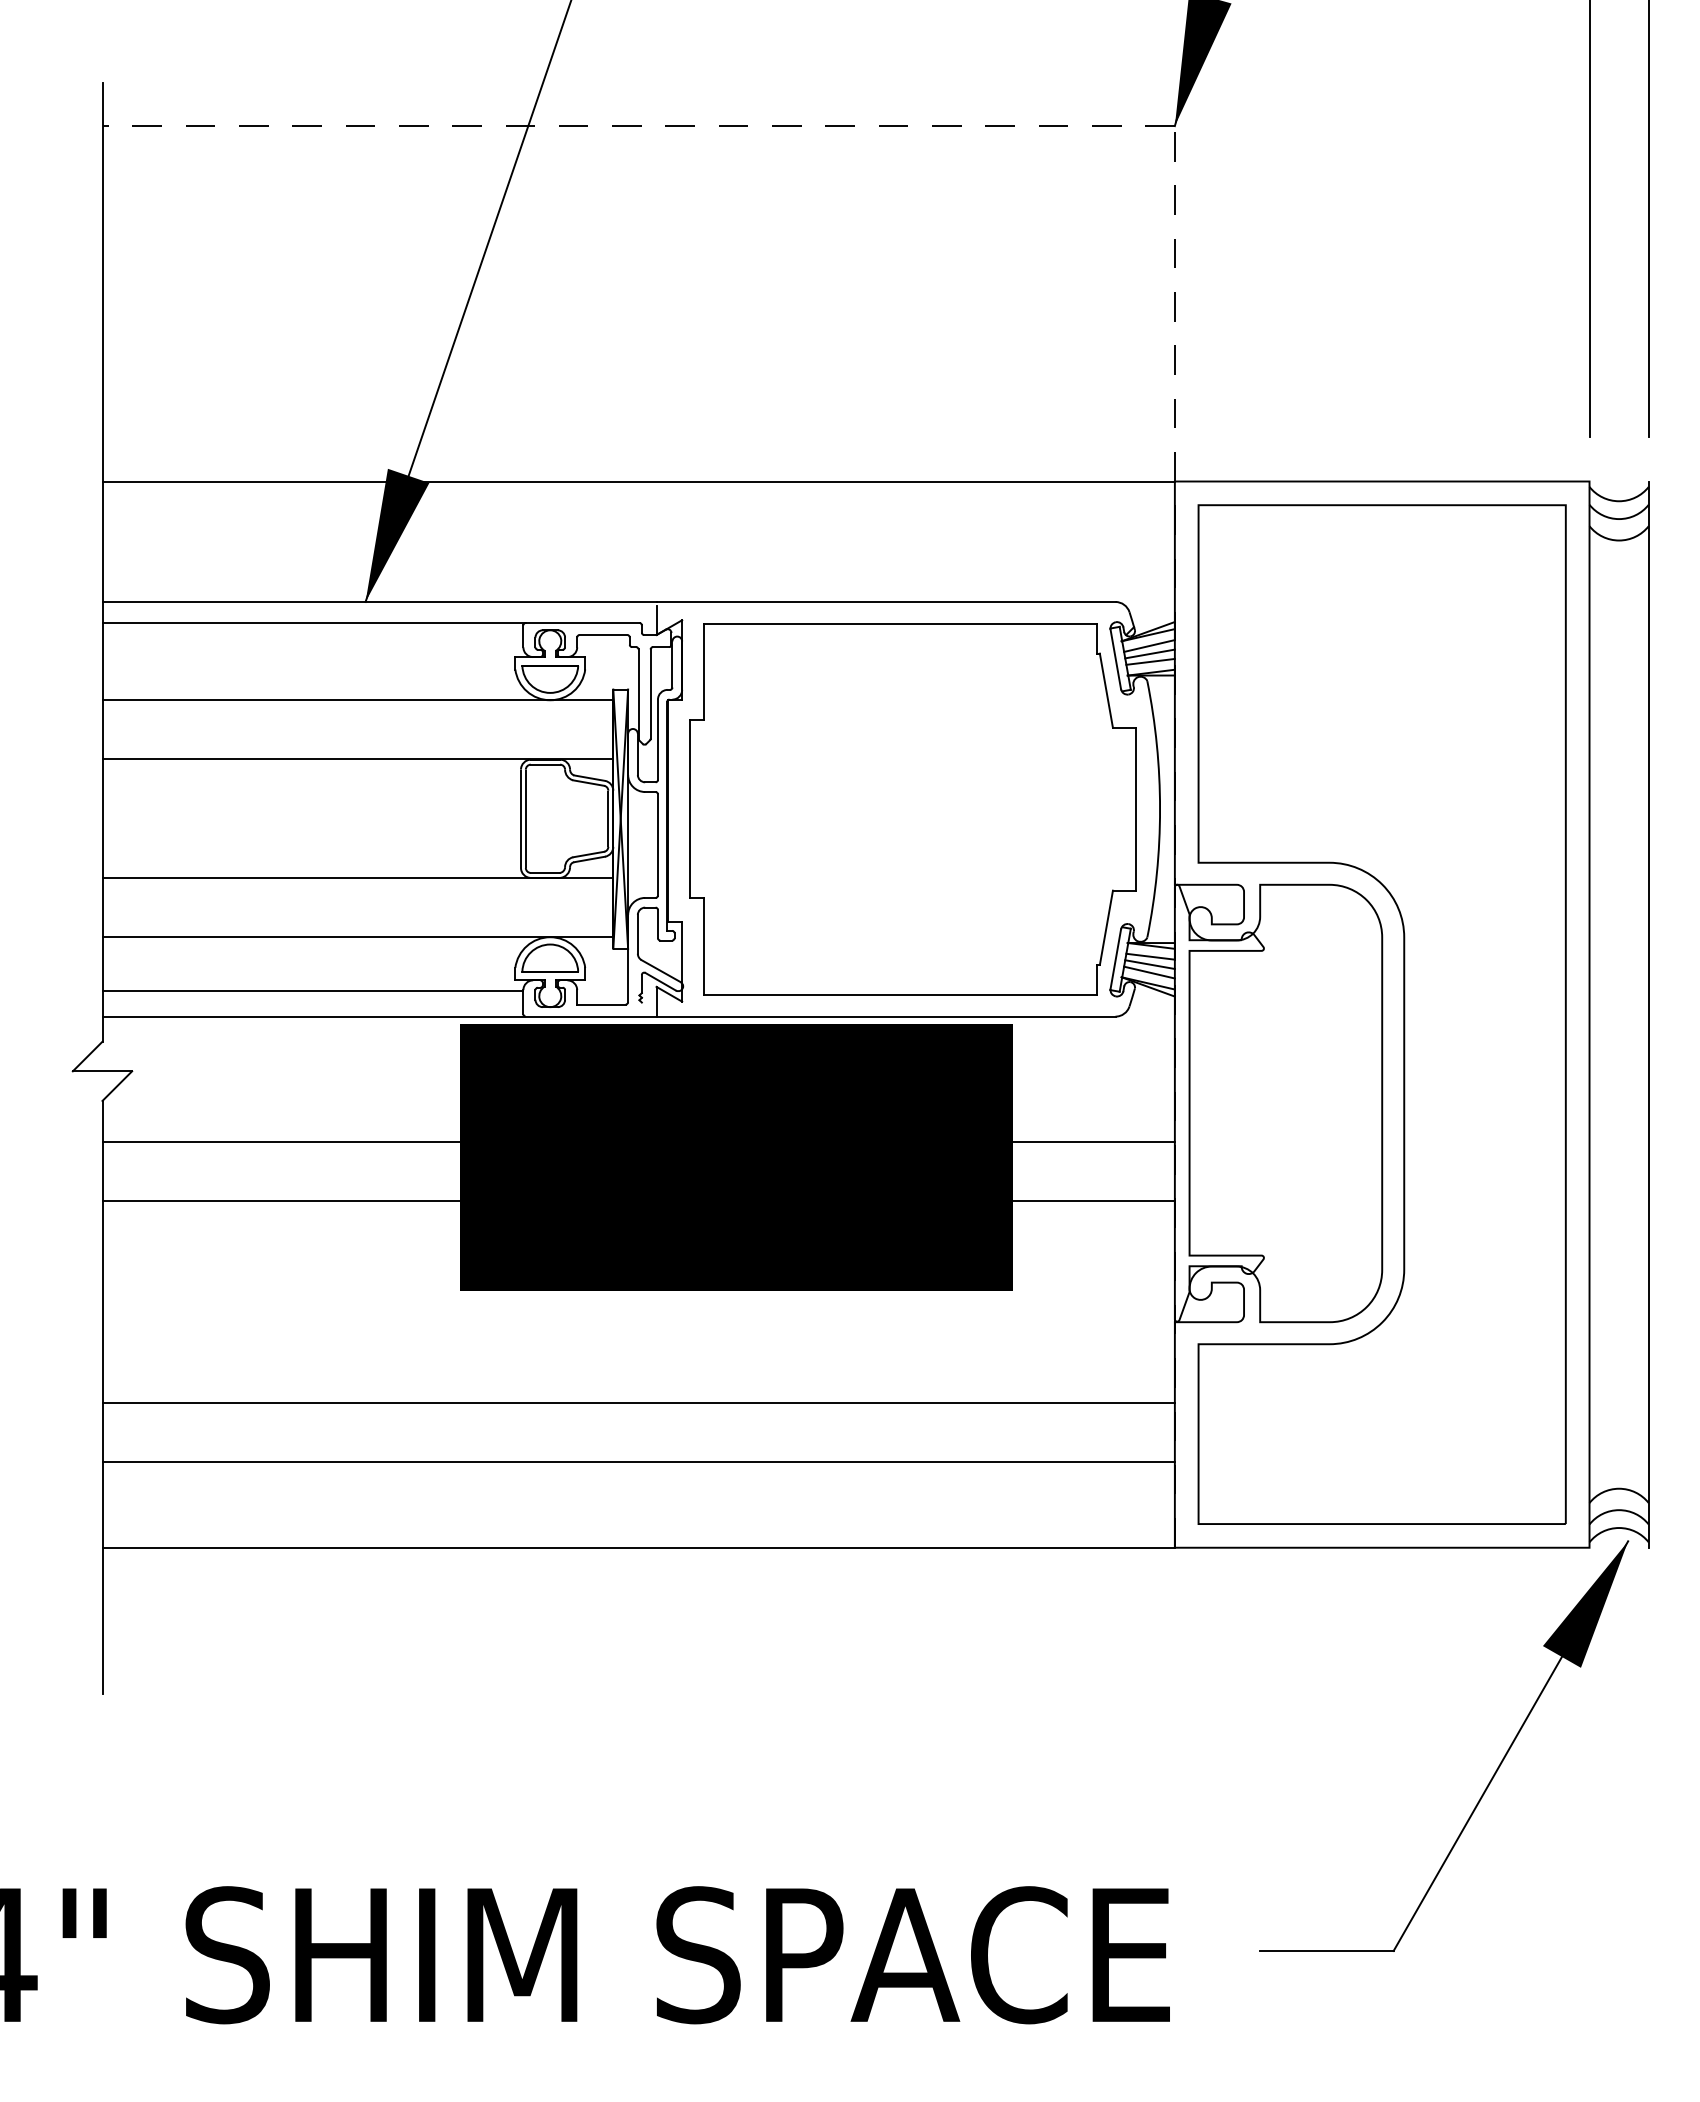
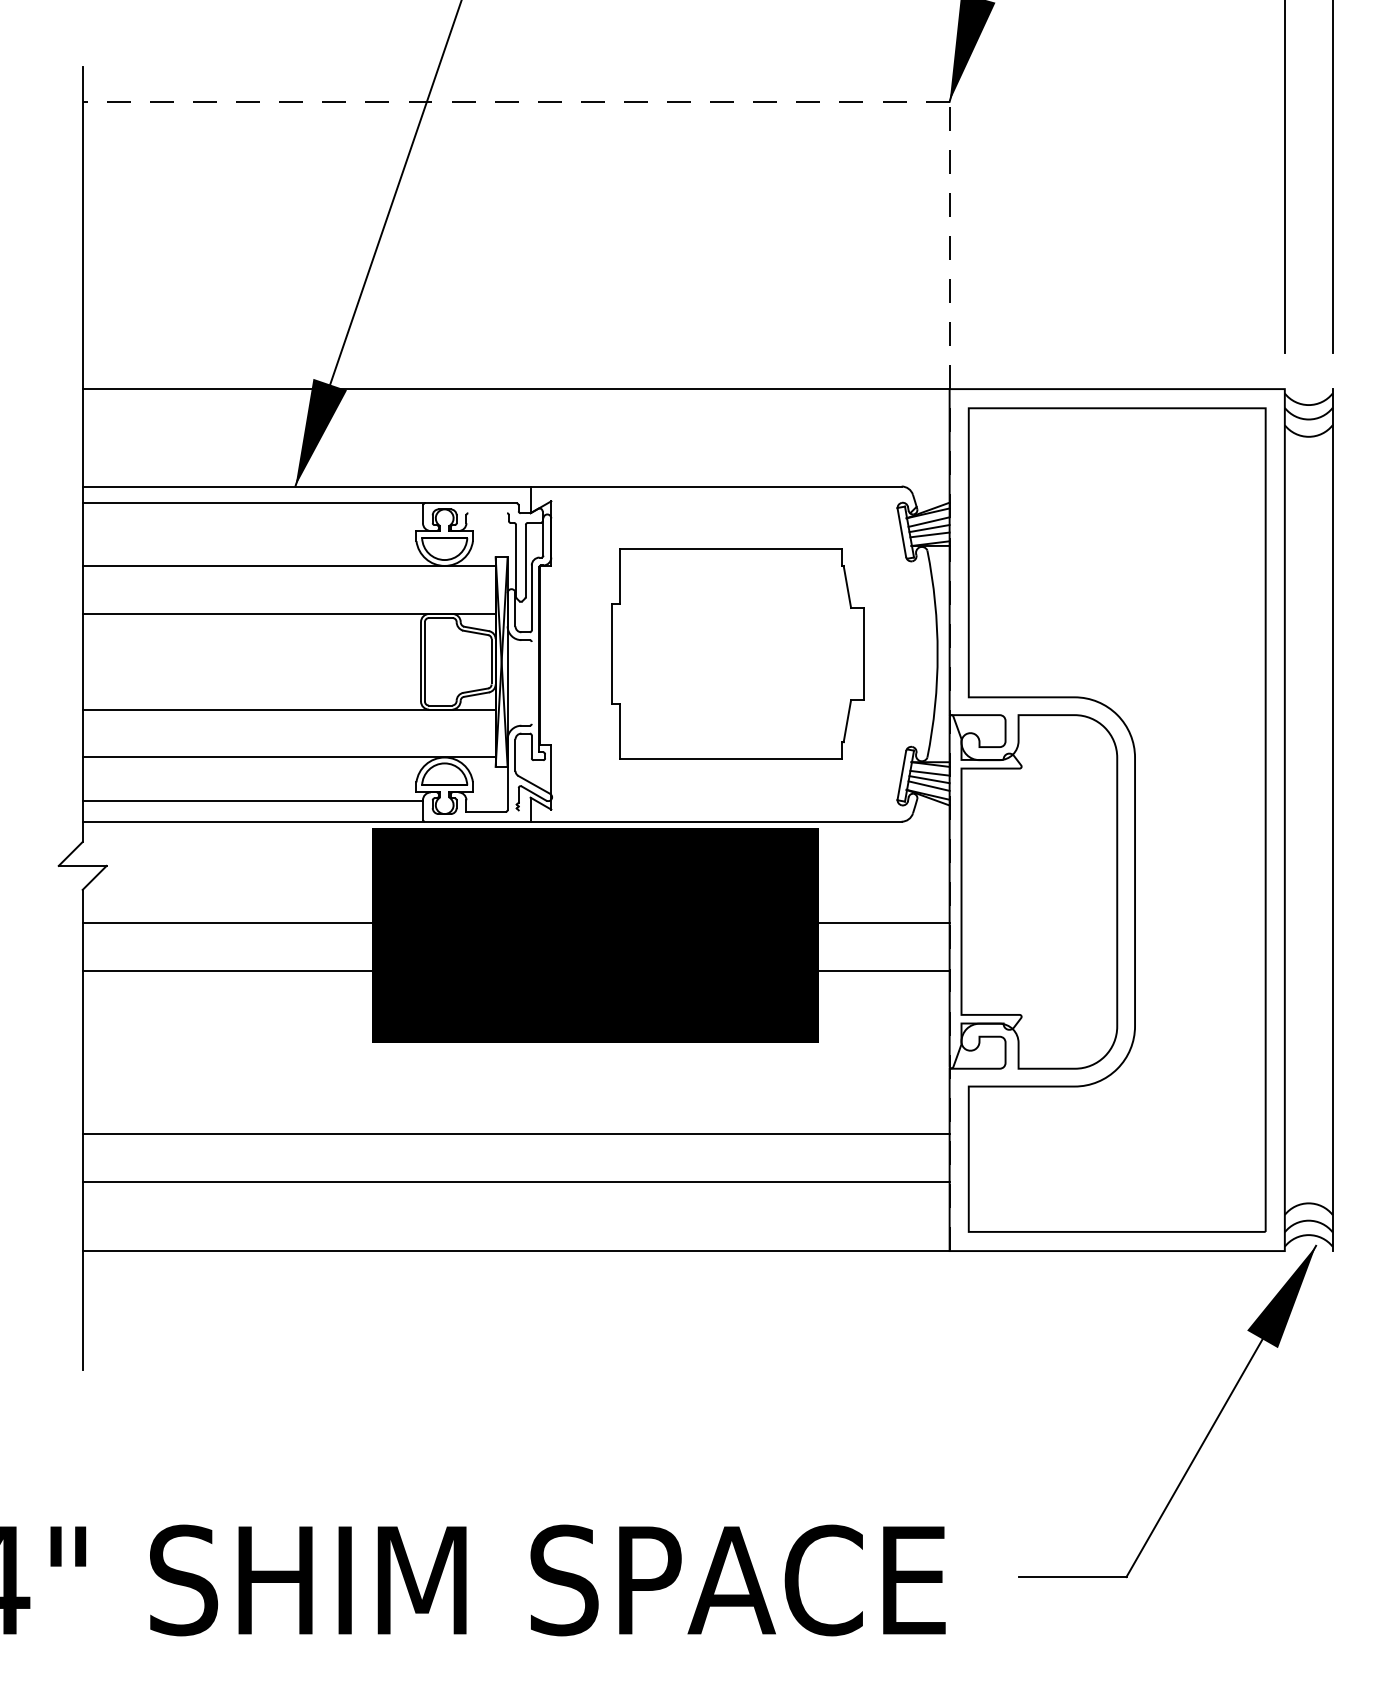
line: (603, 635) -> (487, 513), removed
part: (912, 808) -> (737, 653), size x0.7
line: (657, 844) -> (531, 682), removed

